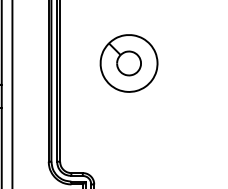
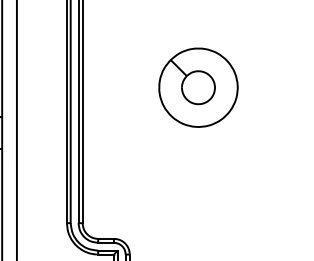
part: (128, 63) -> (197, 87), moved

